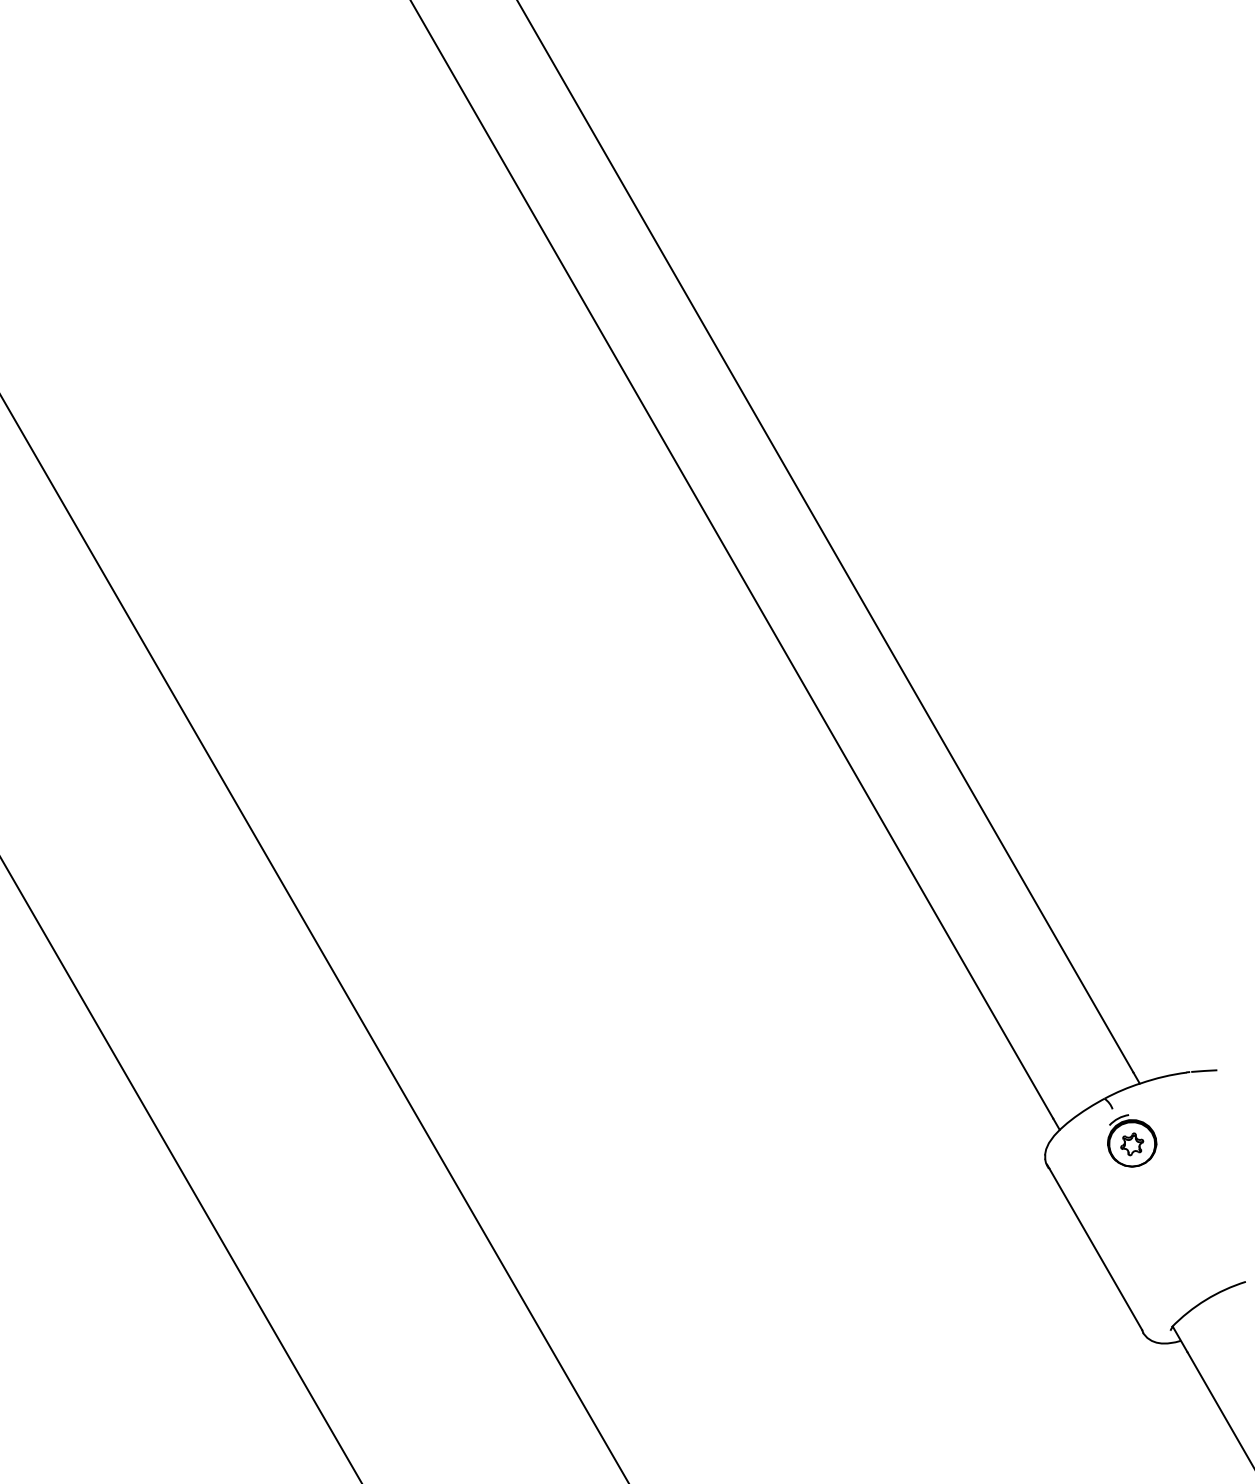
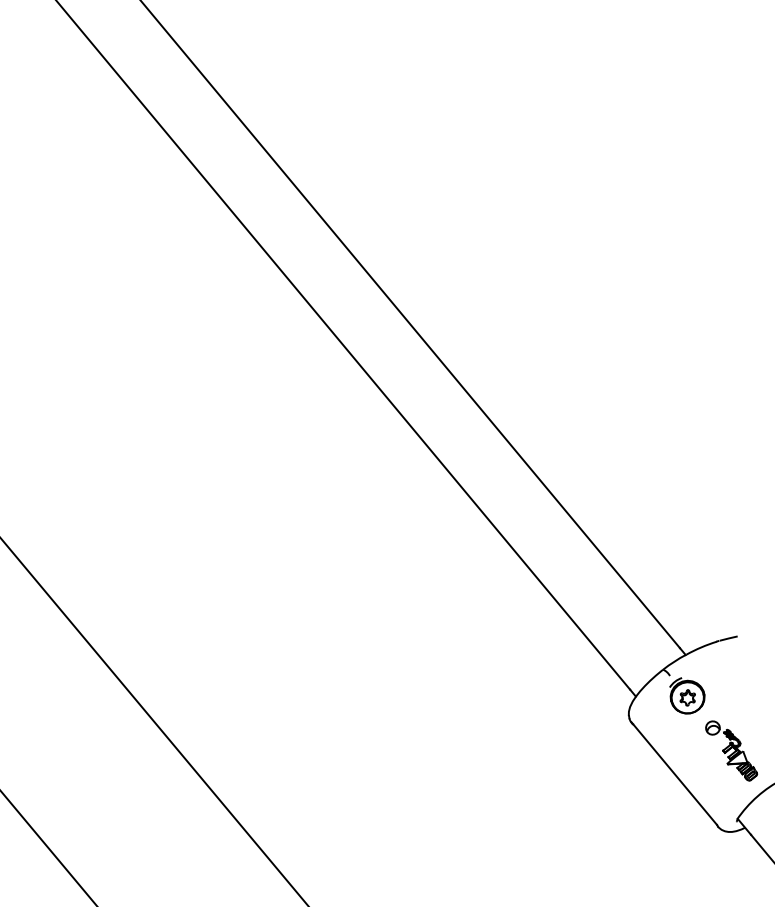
part: (1180, 1229) -> (731, 750), added

